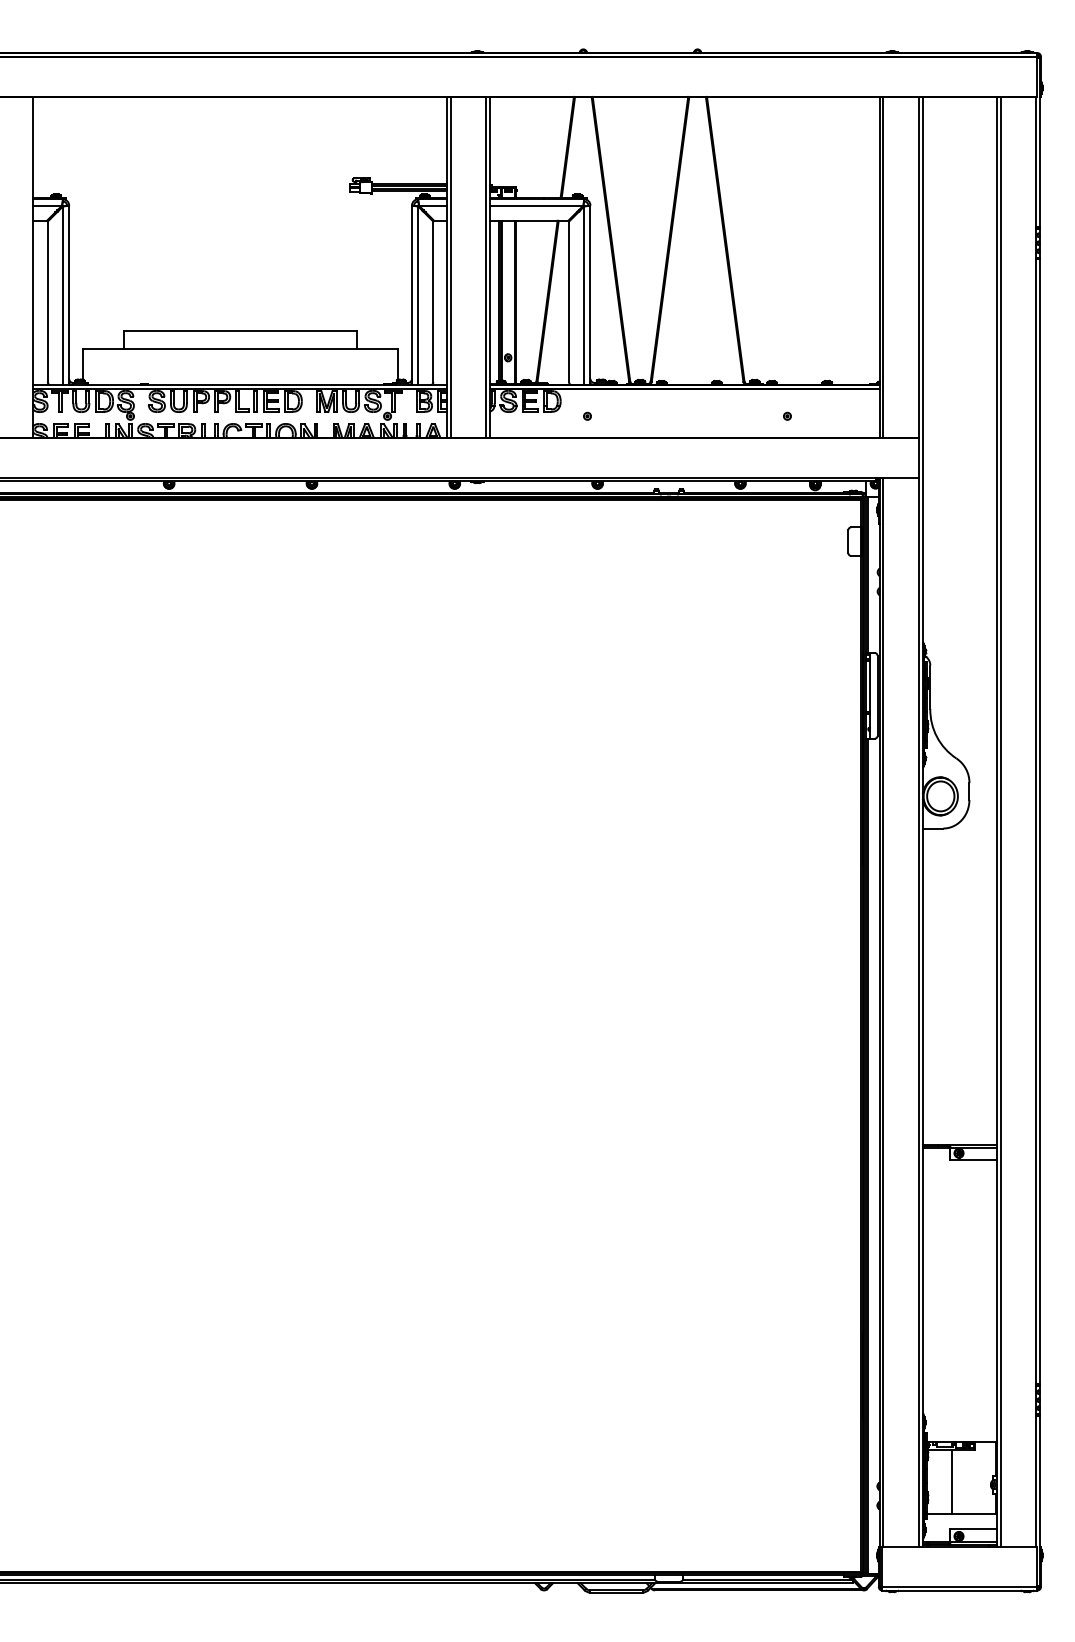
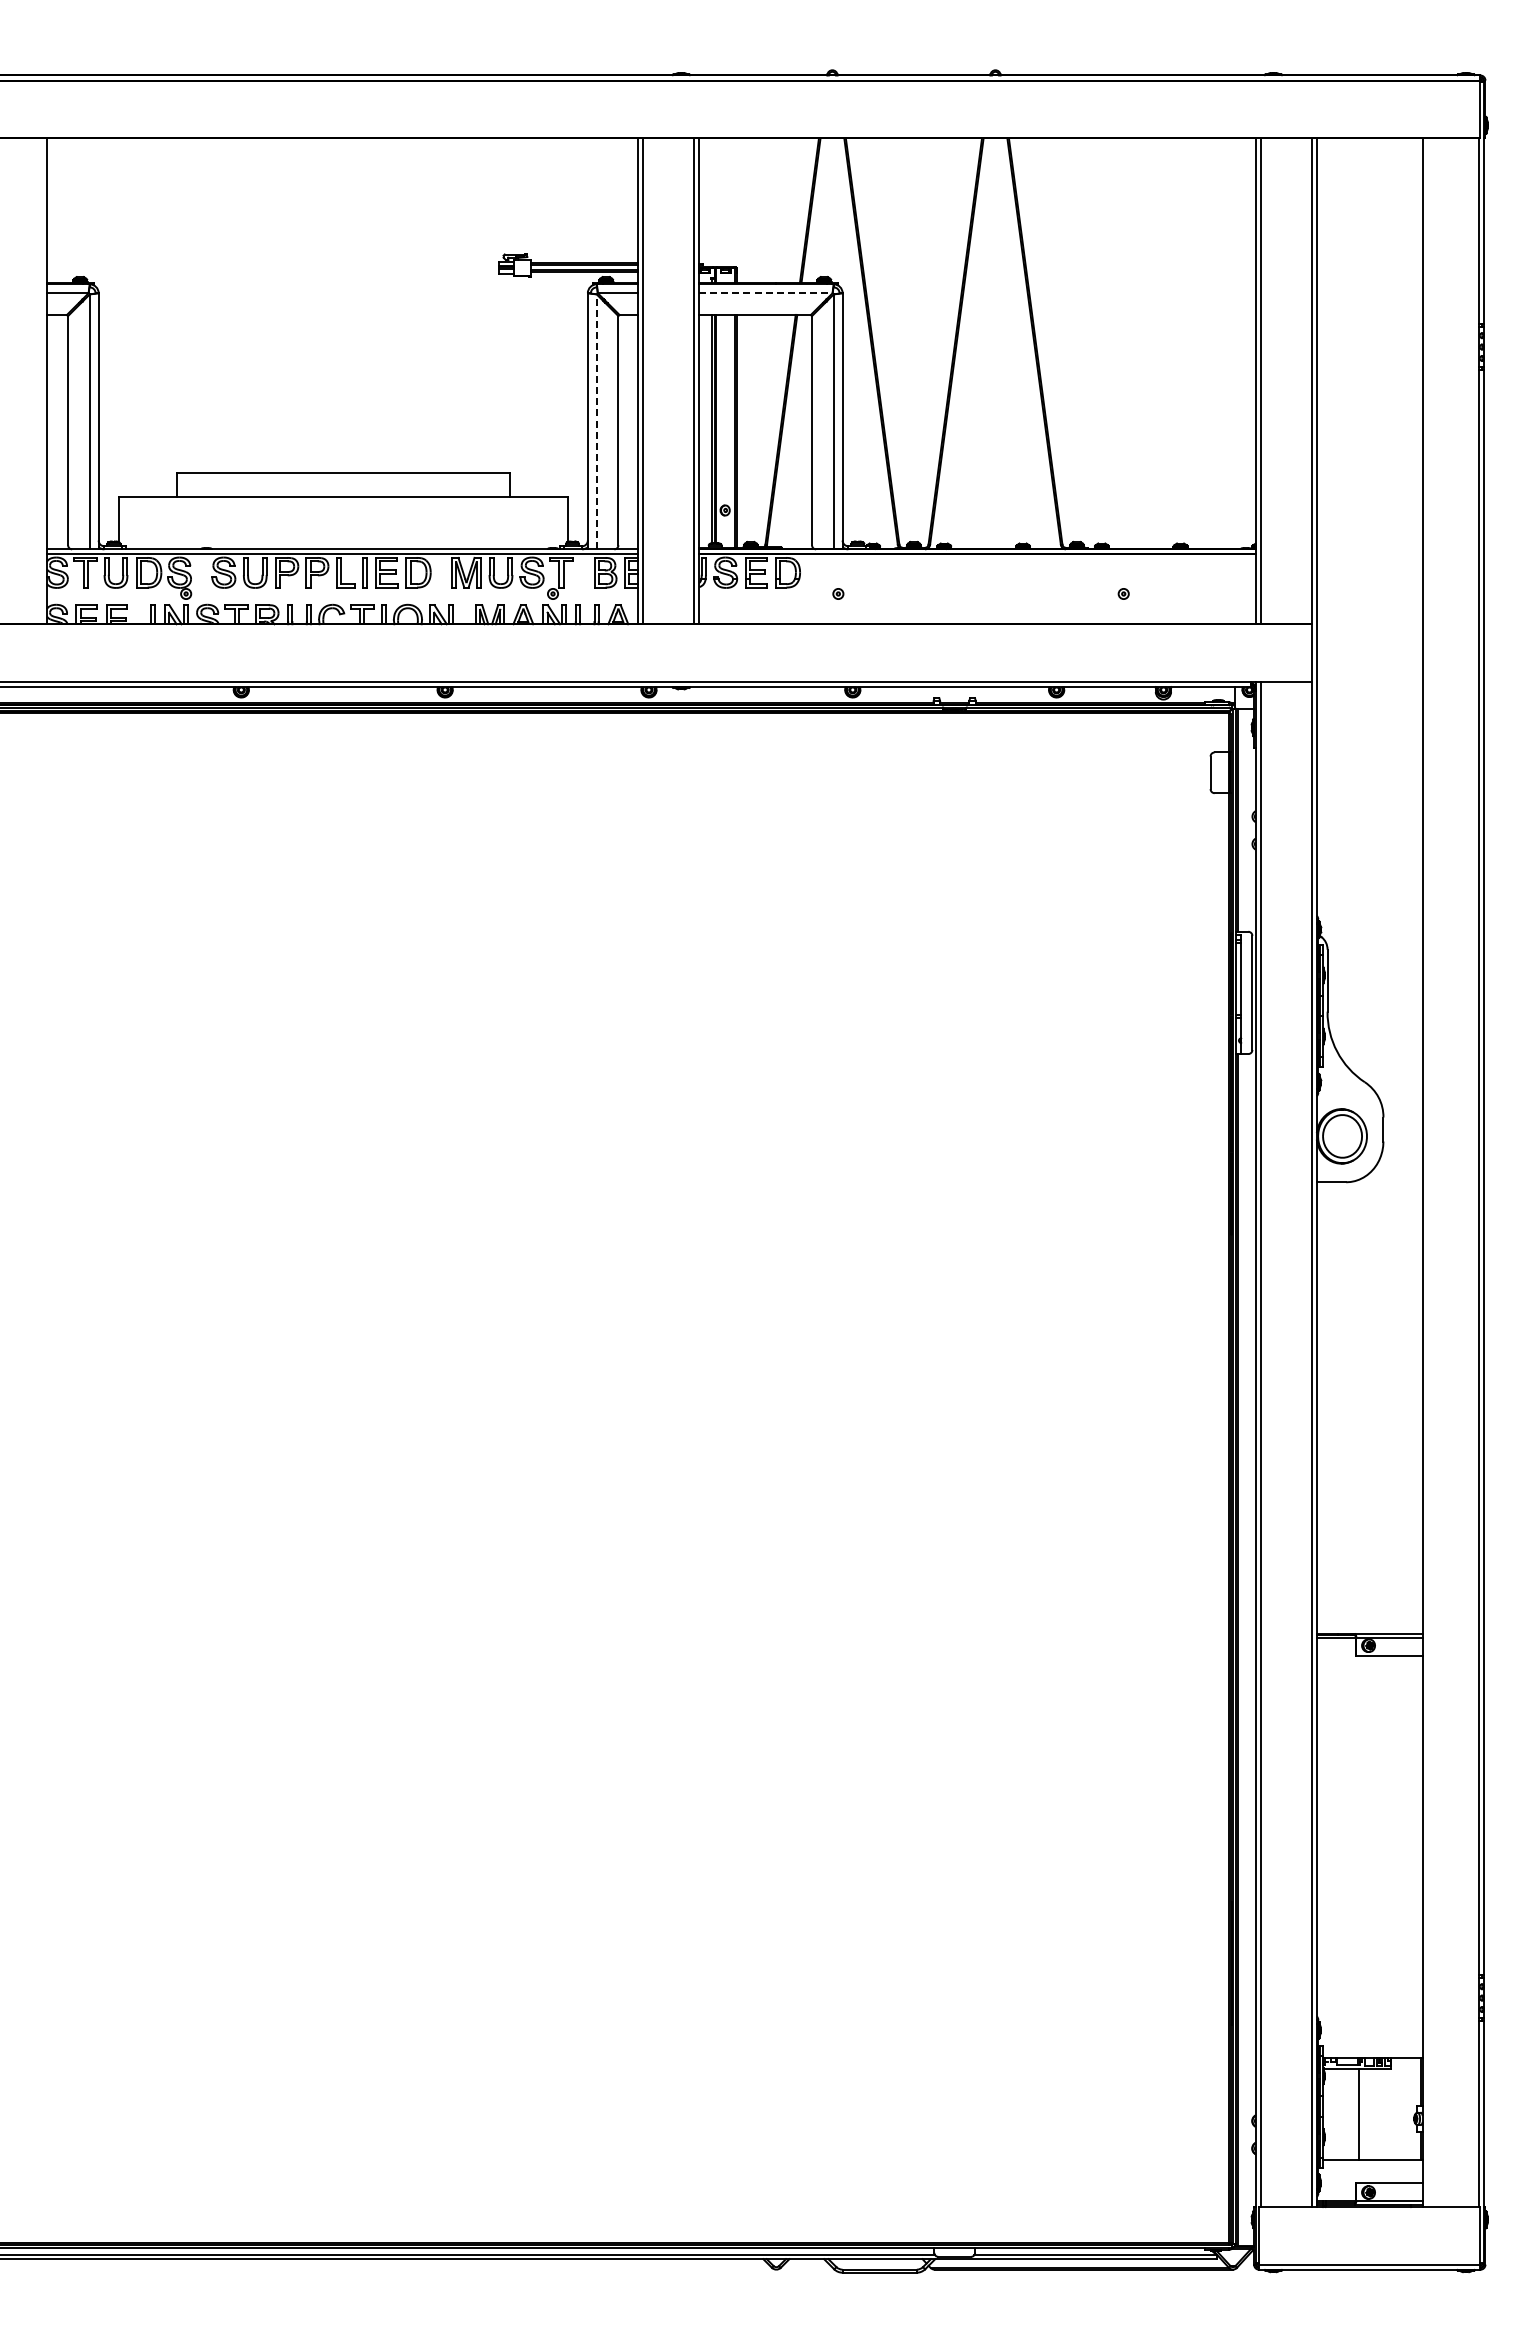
line: (536, 205) -> (765, 293), solid -> dashed
line: (418, 295) -> (596, 421), solid -> dashed
line: (1000, 821) -> (1427, 1172), removed

